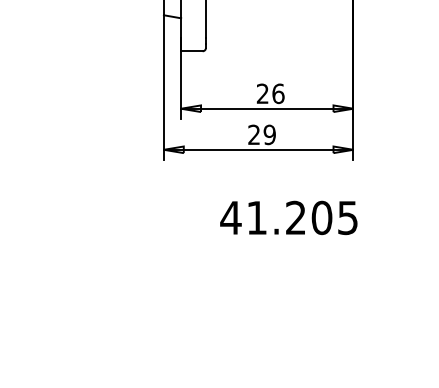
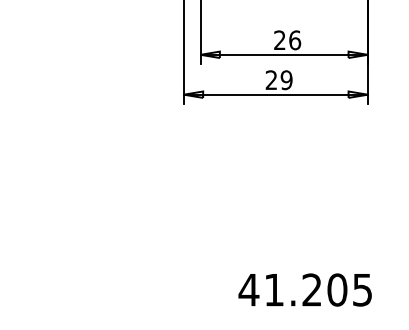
text: (288, 217) -> (304, 289), moved

